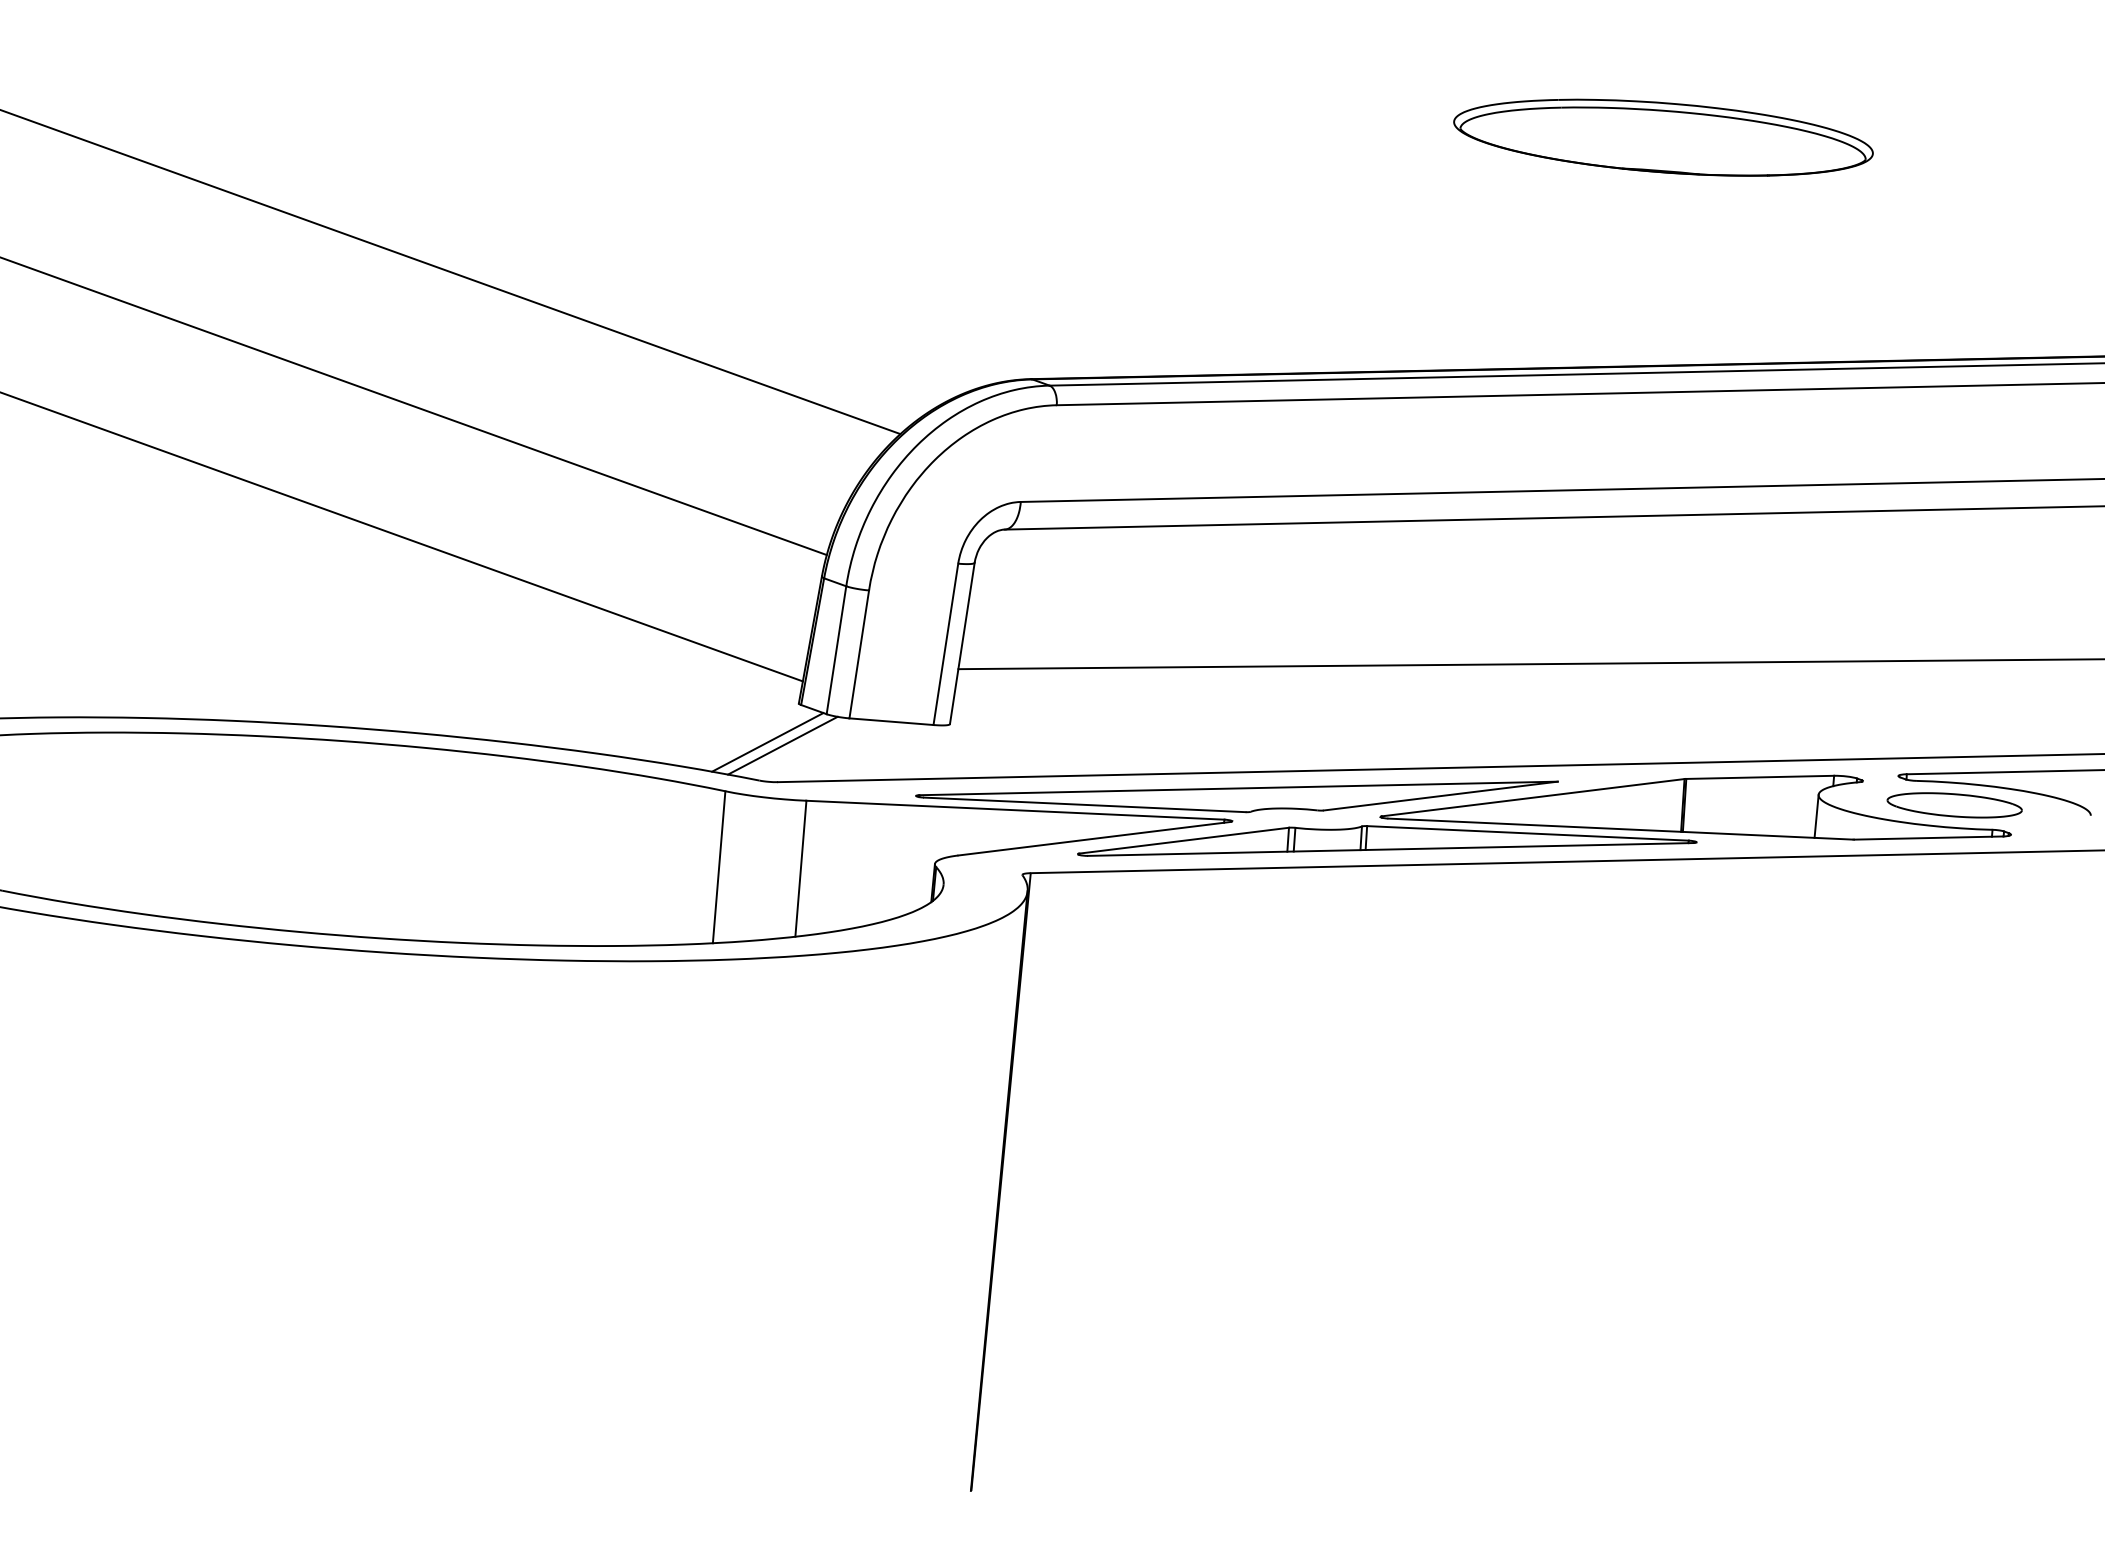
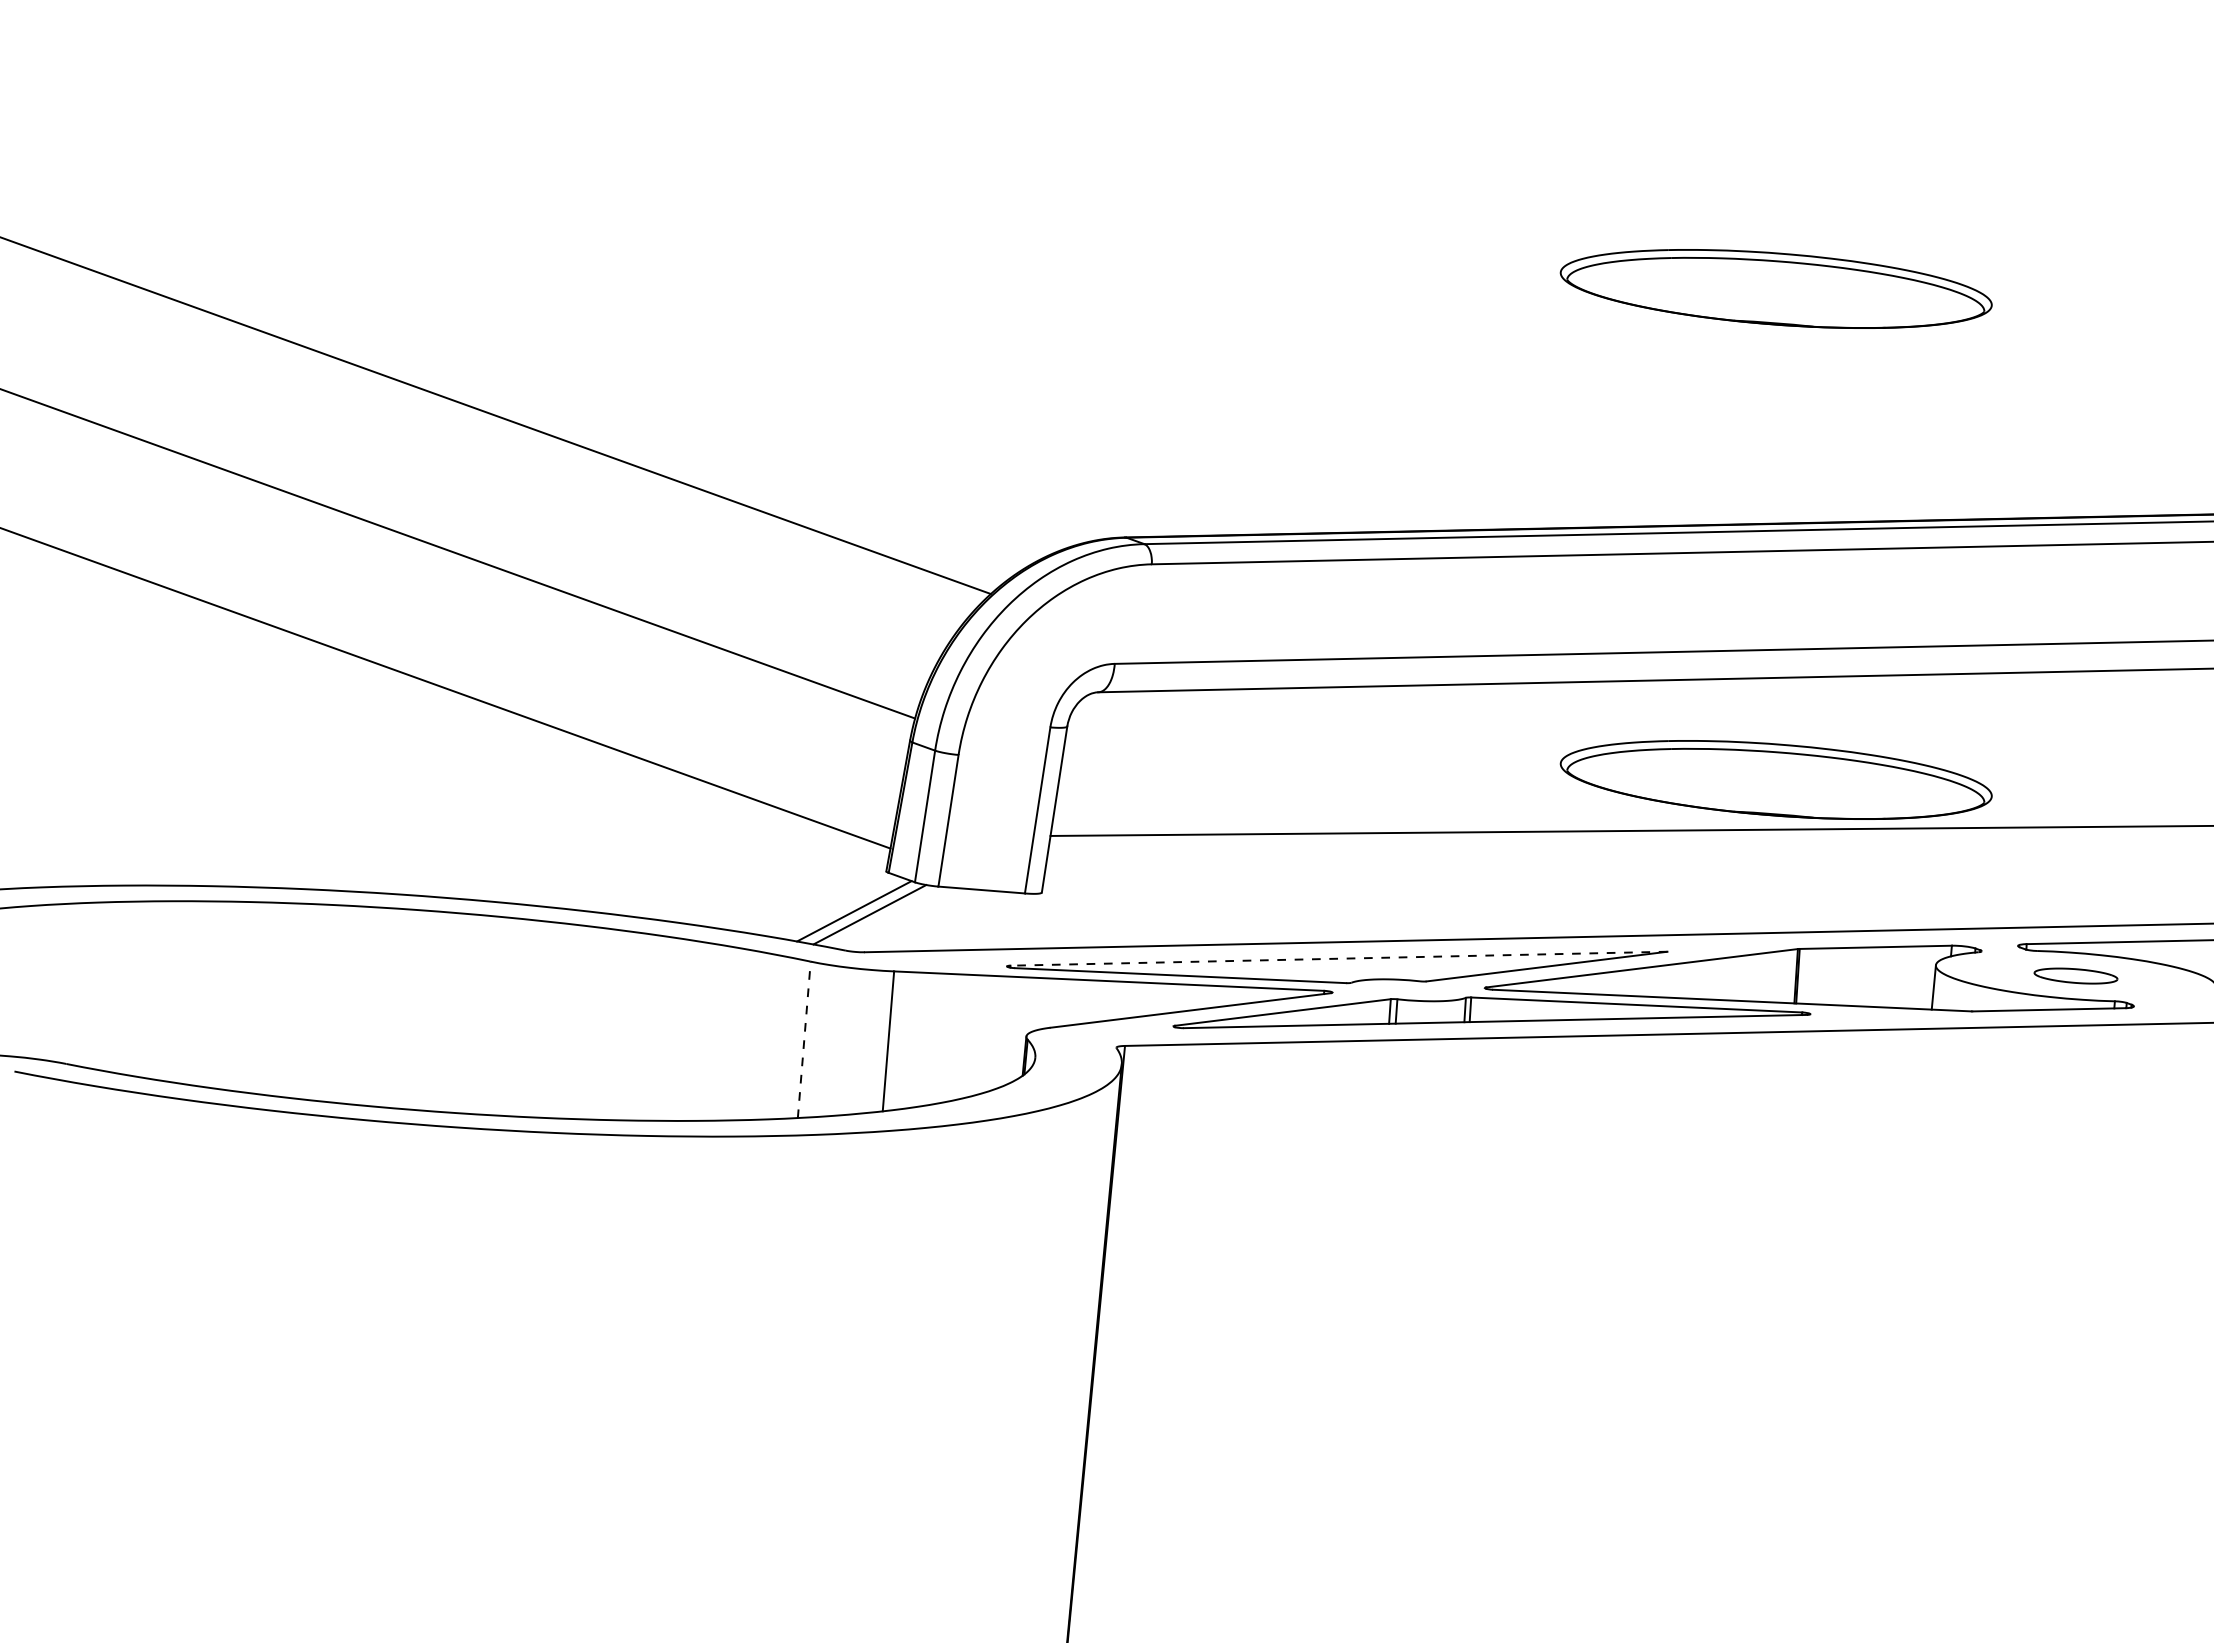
part: (1662, 614) -> (1775, 779), added
line: (1238, 788) -> (1338, 958), solid -> dashed
part: (1954, 804) -> (2075, 975), size x0.6
line: (719, 866) -> (804, 1039), solid -> dashed

